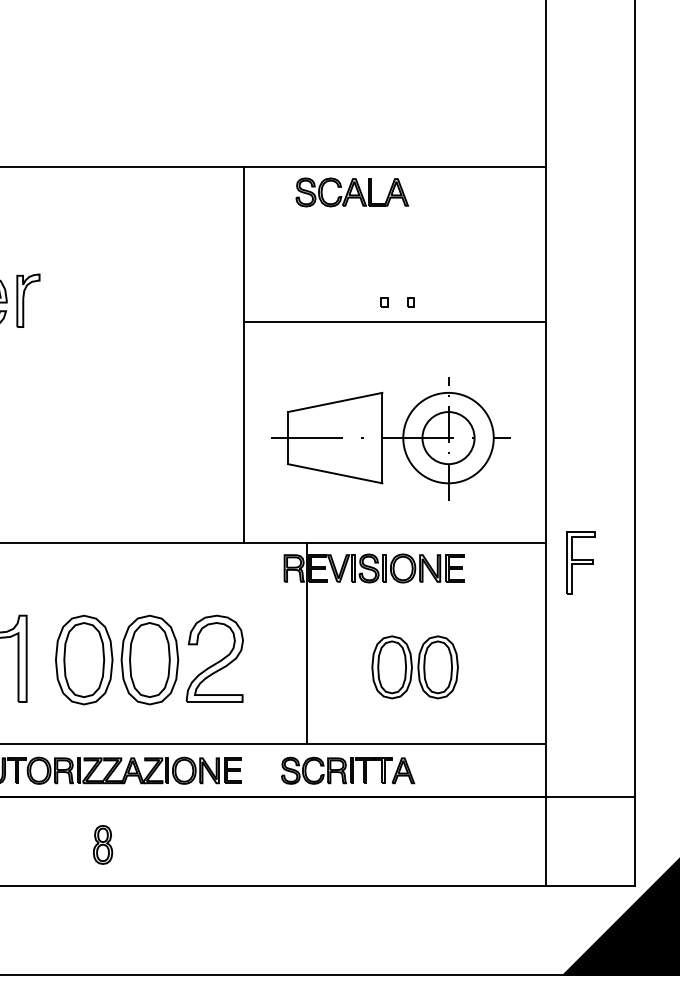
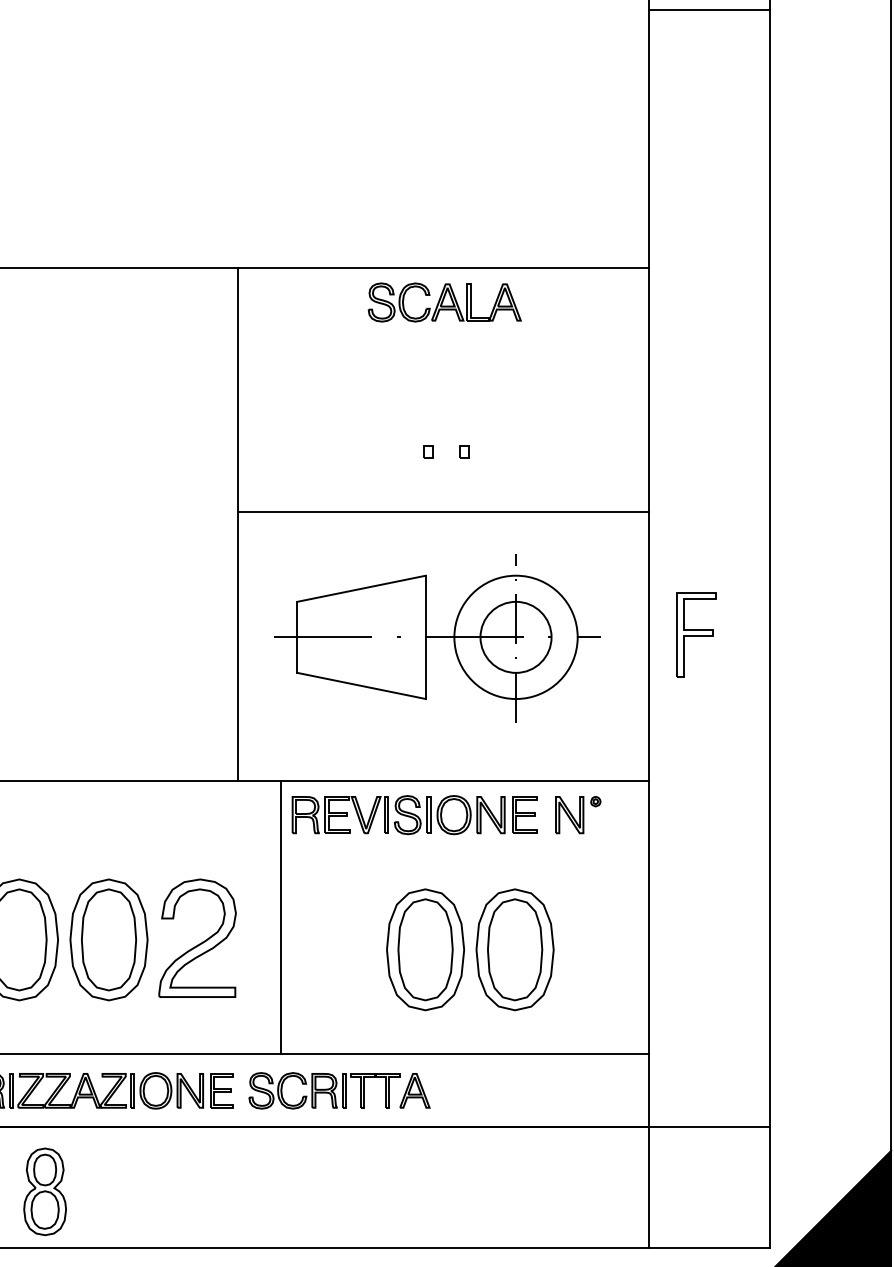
part: (352, 192) -> (445, 302), moved
line: (395, 322) -> (443, 512), moved
part: (580, 562) -> (695, 633), moved
part: (494, 568) -> (578, 815), added
line: (307, 643) -> (281, 917), moved
part: (415, 667) -> (471, 950), size x1.43
part: (348, 770) -> (340, 1090), moved
part: (102, 844) -> (44, 1191), size x1.67

